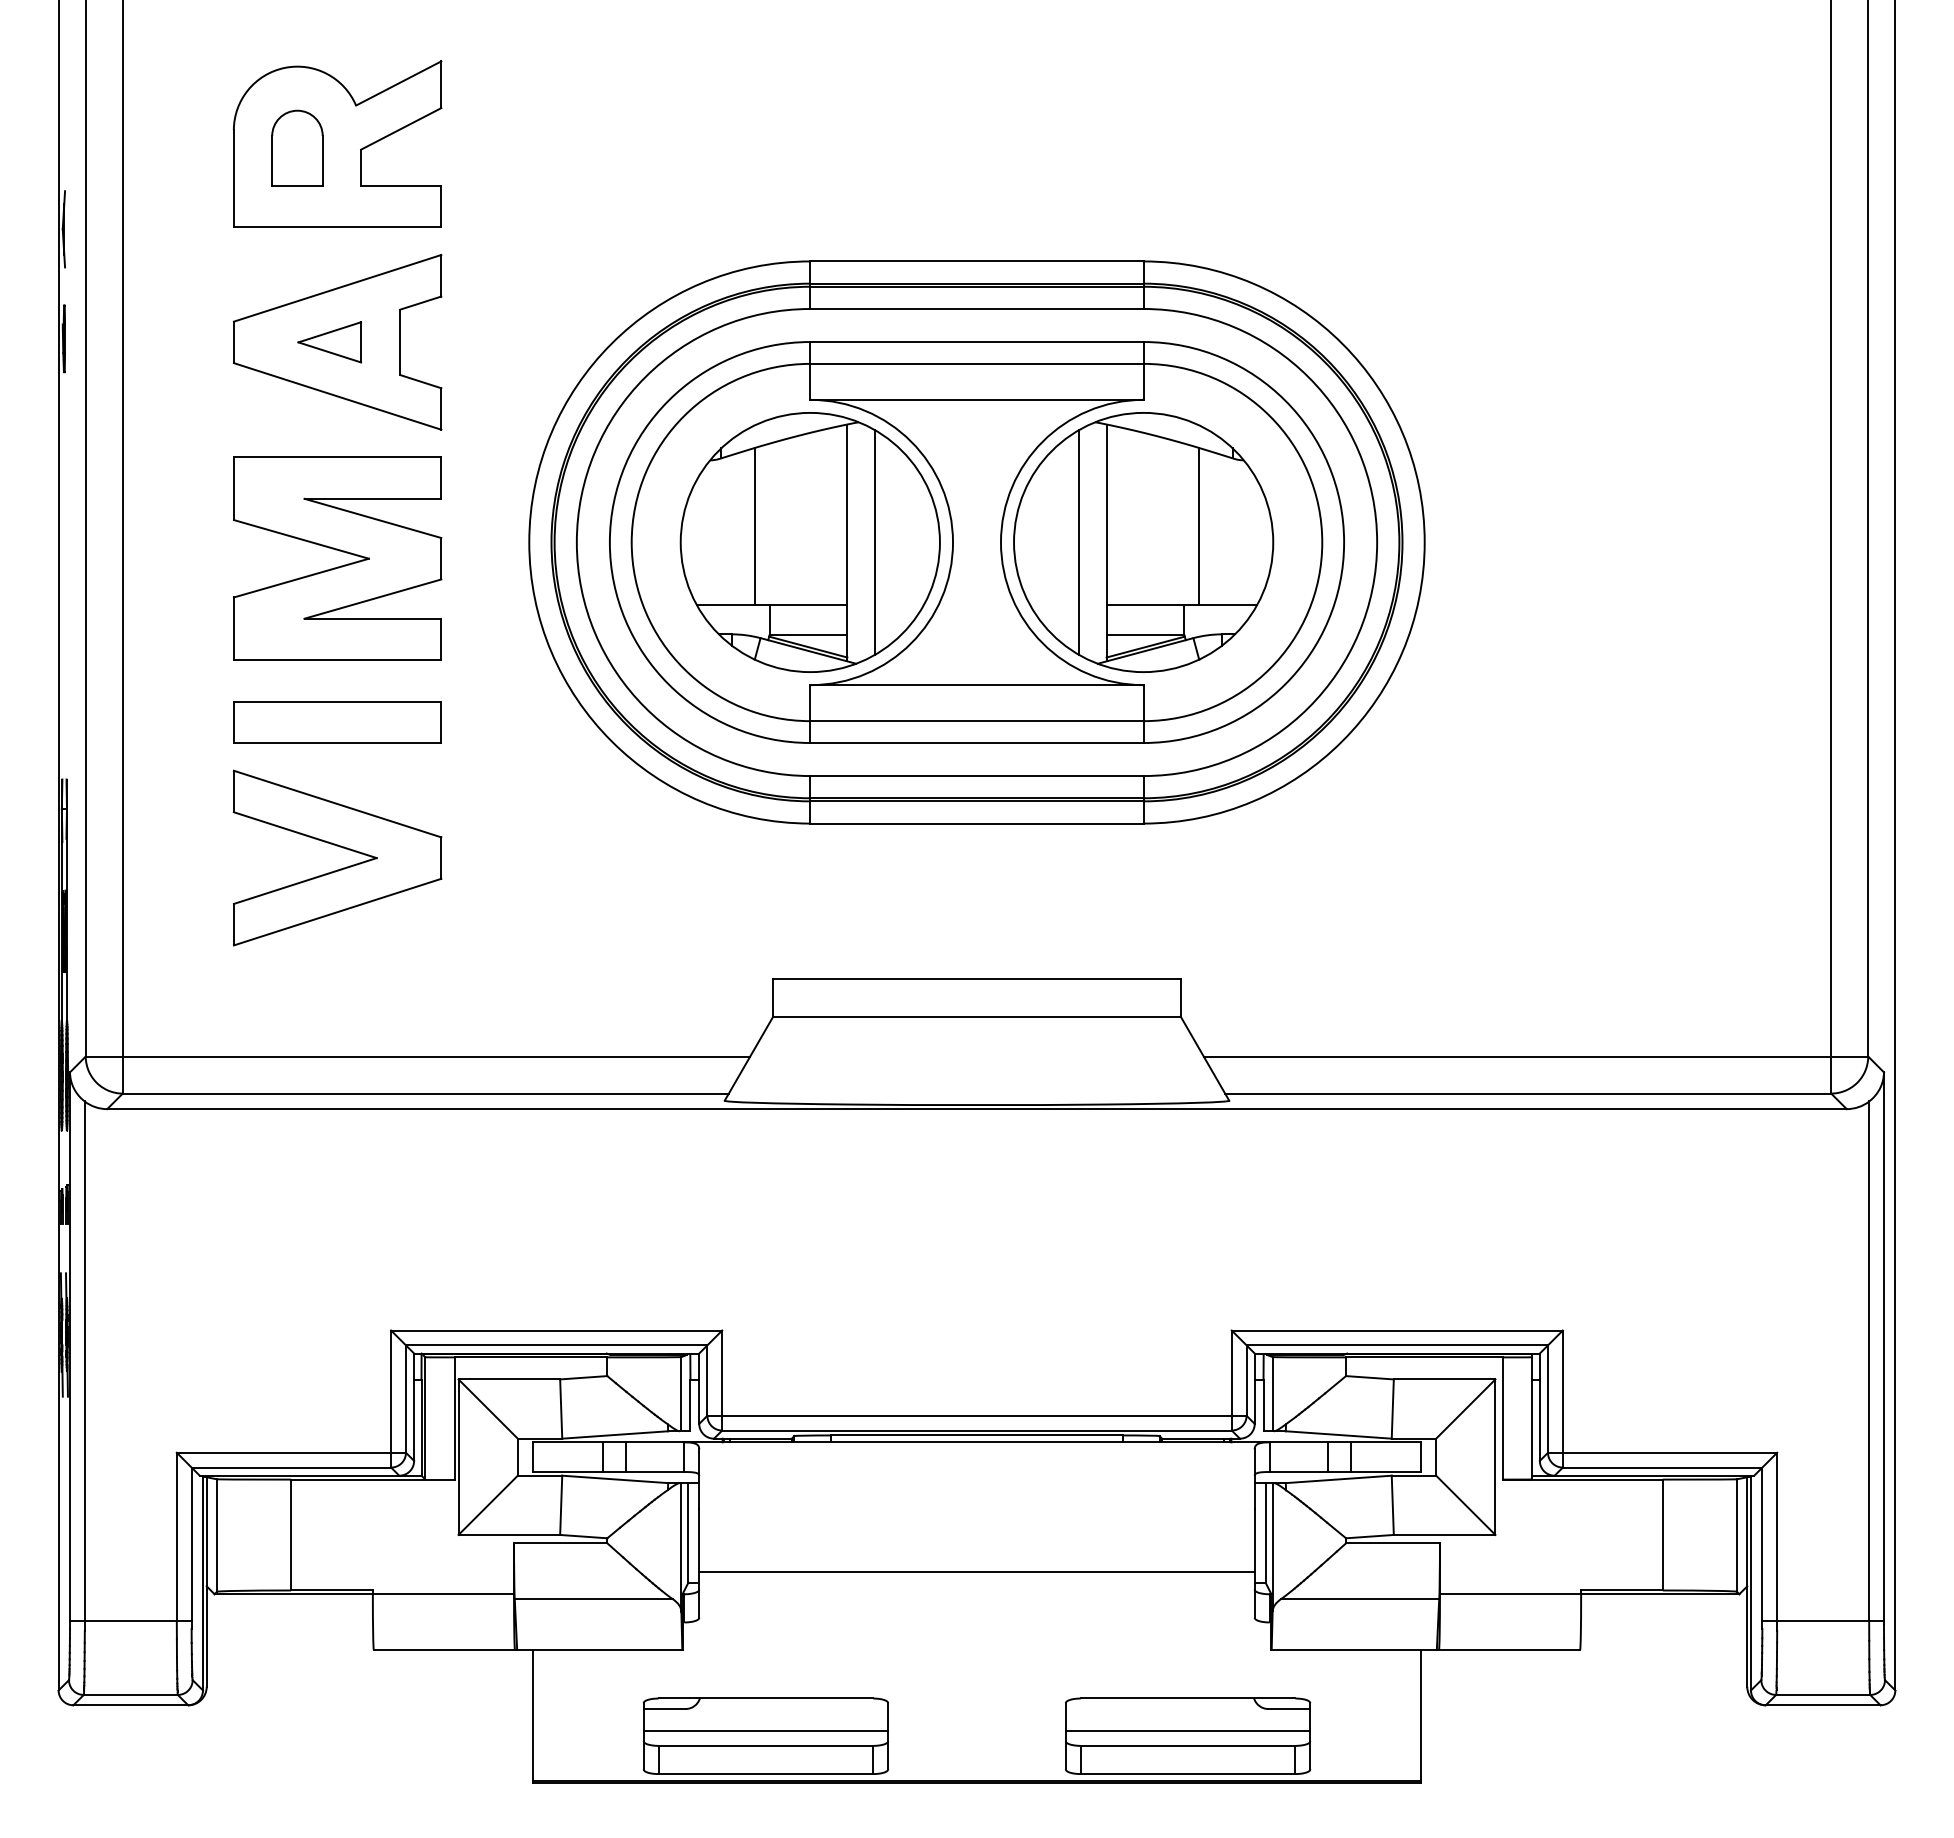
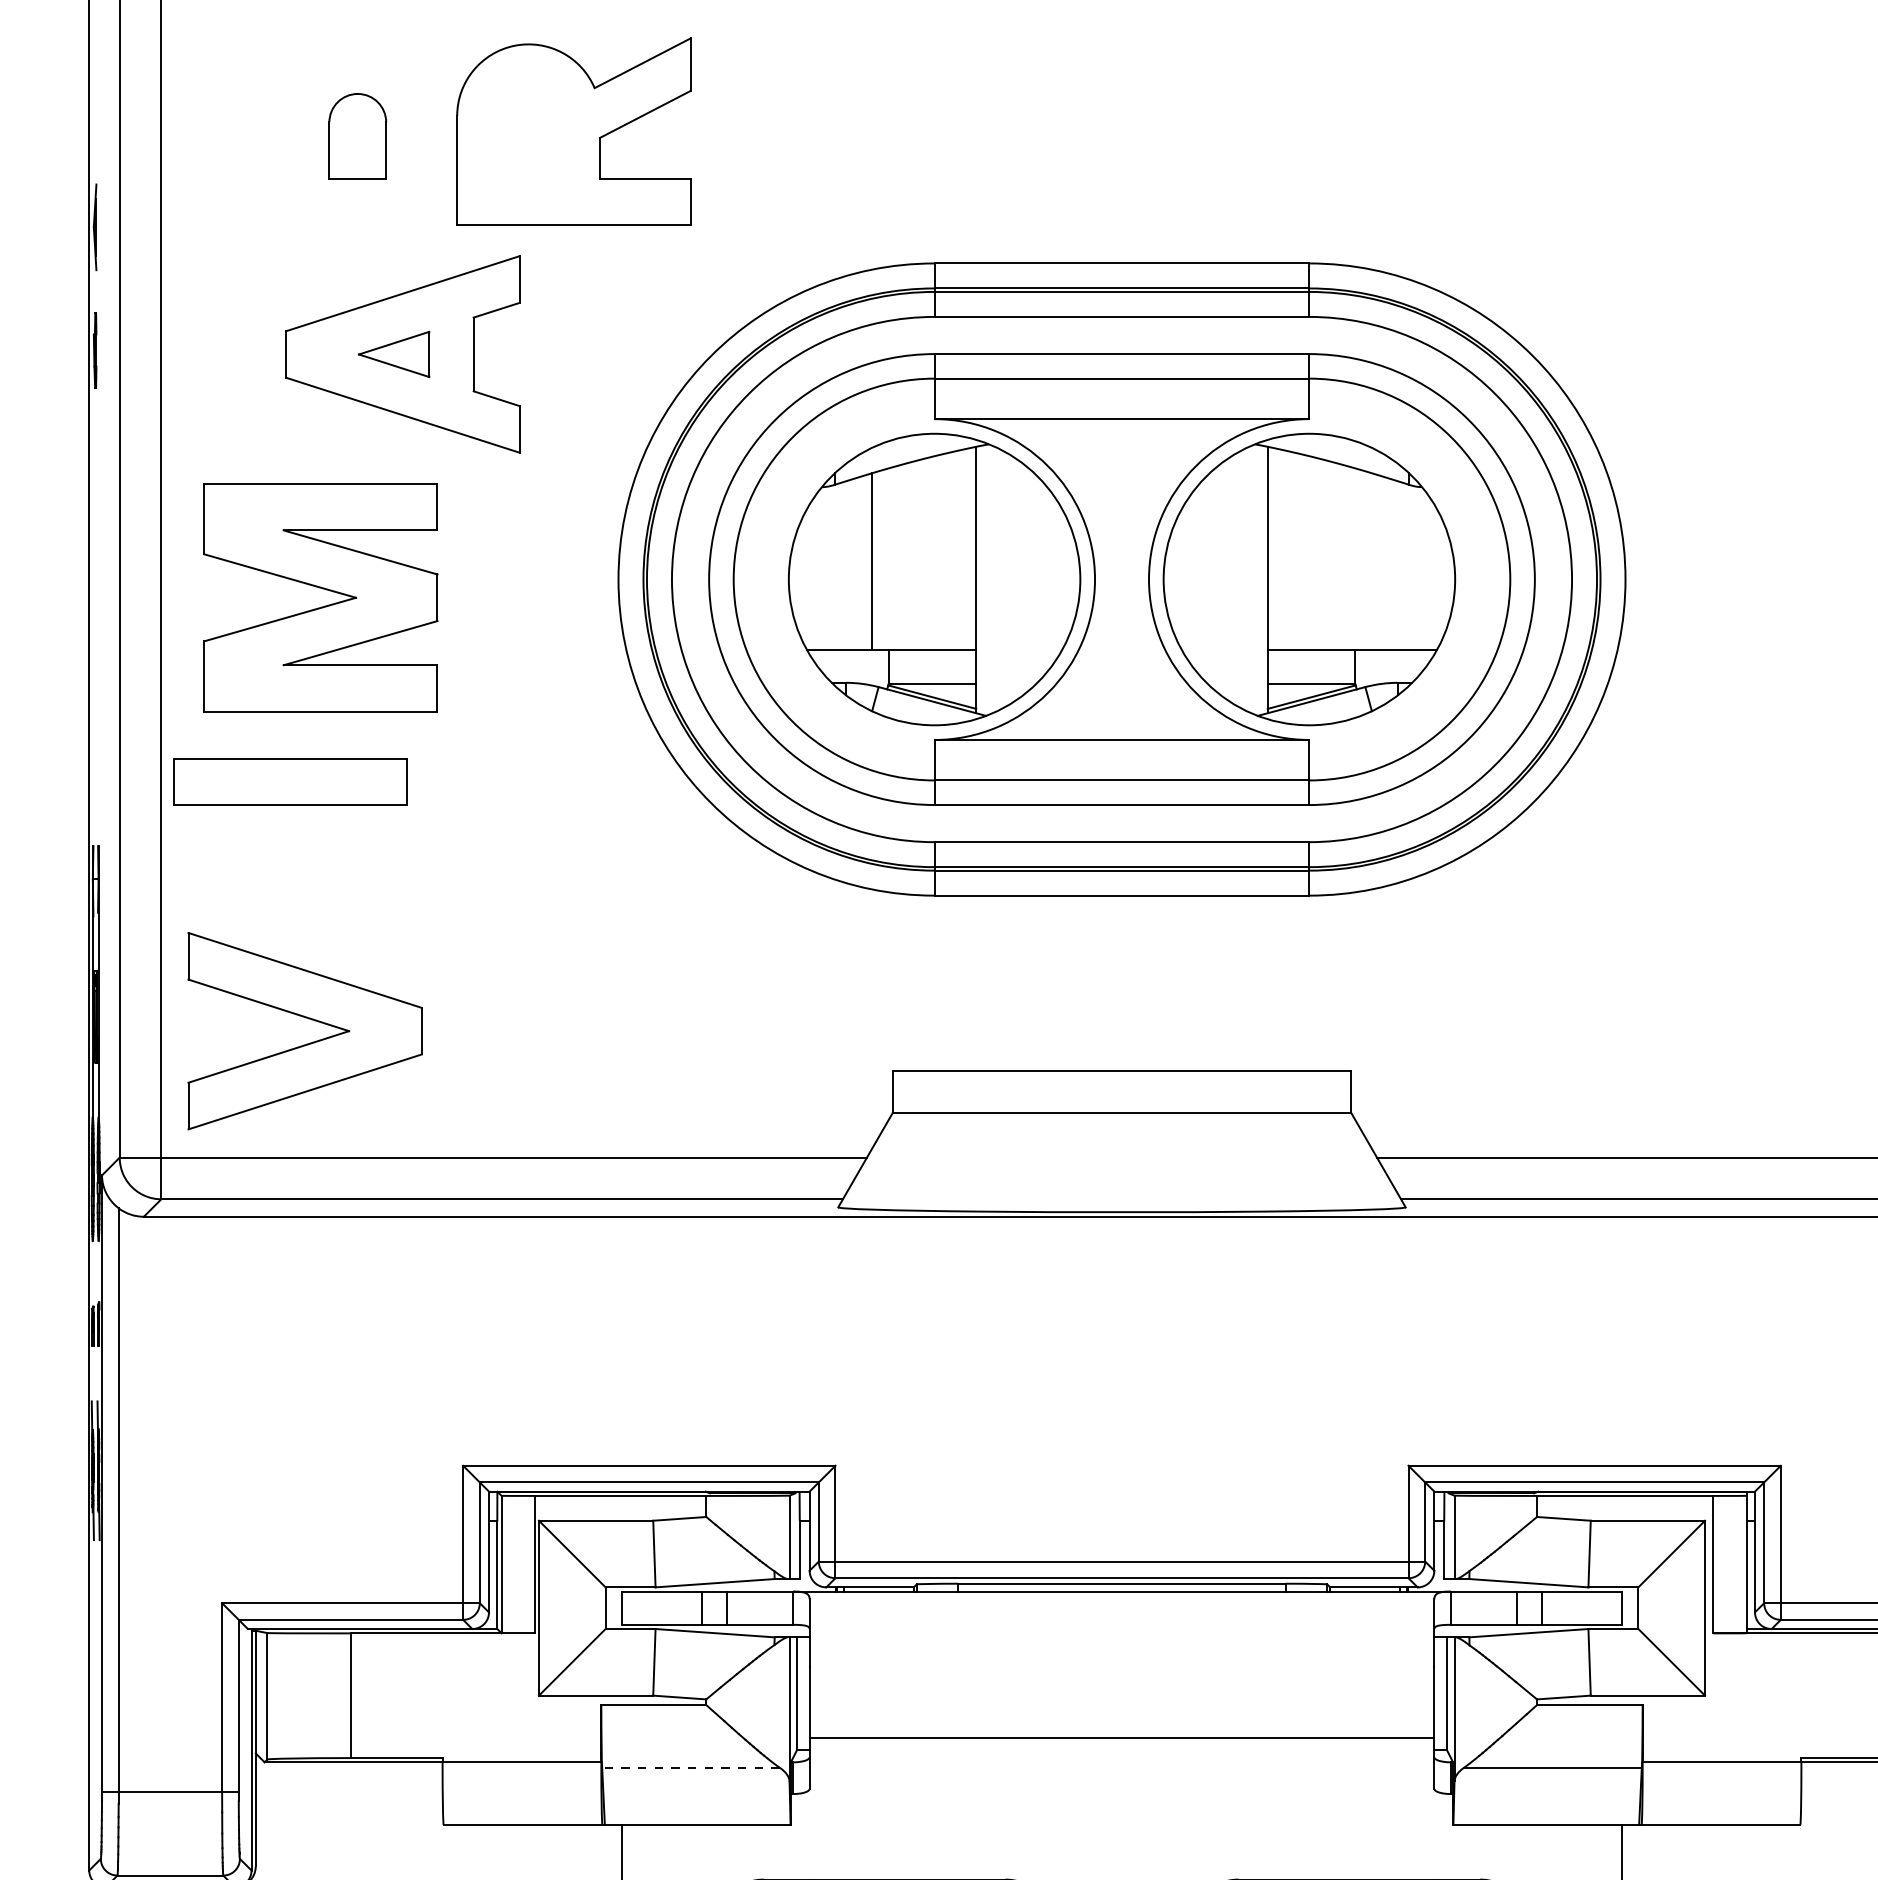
part: (337, 143) -> (573, 130), moved
line: (1199, 526) -> (1372, 561), removed
line: (874, 542) -> (1006, 579), removed
line: (1079, 542) -> (1237, 579), removed
part: (339, 551) -> (322, 589), moved
part: (337, 722) -> (290, 781), moved
part: (339, 847) -> (307, 1019), moved
line: (593, 1598) -> (690, 1767), solid -> dashed

